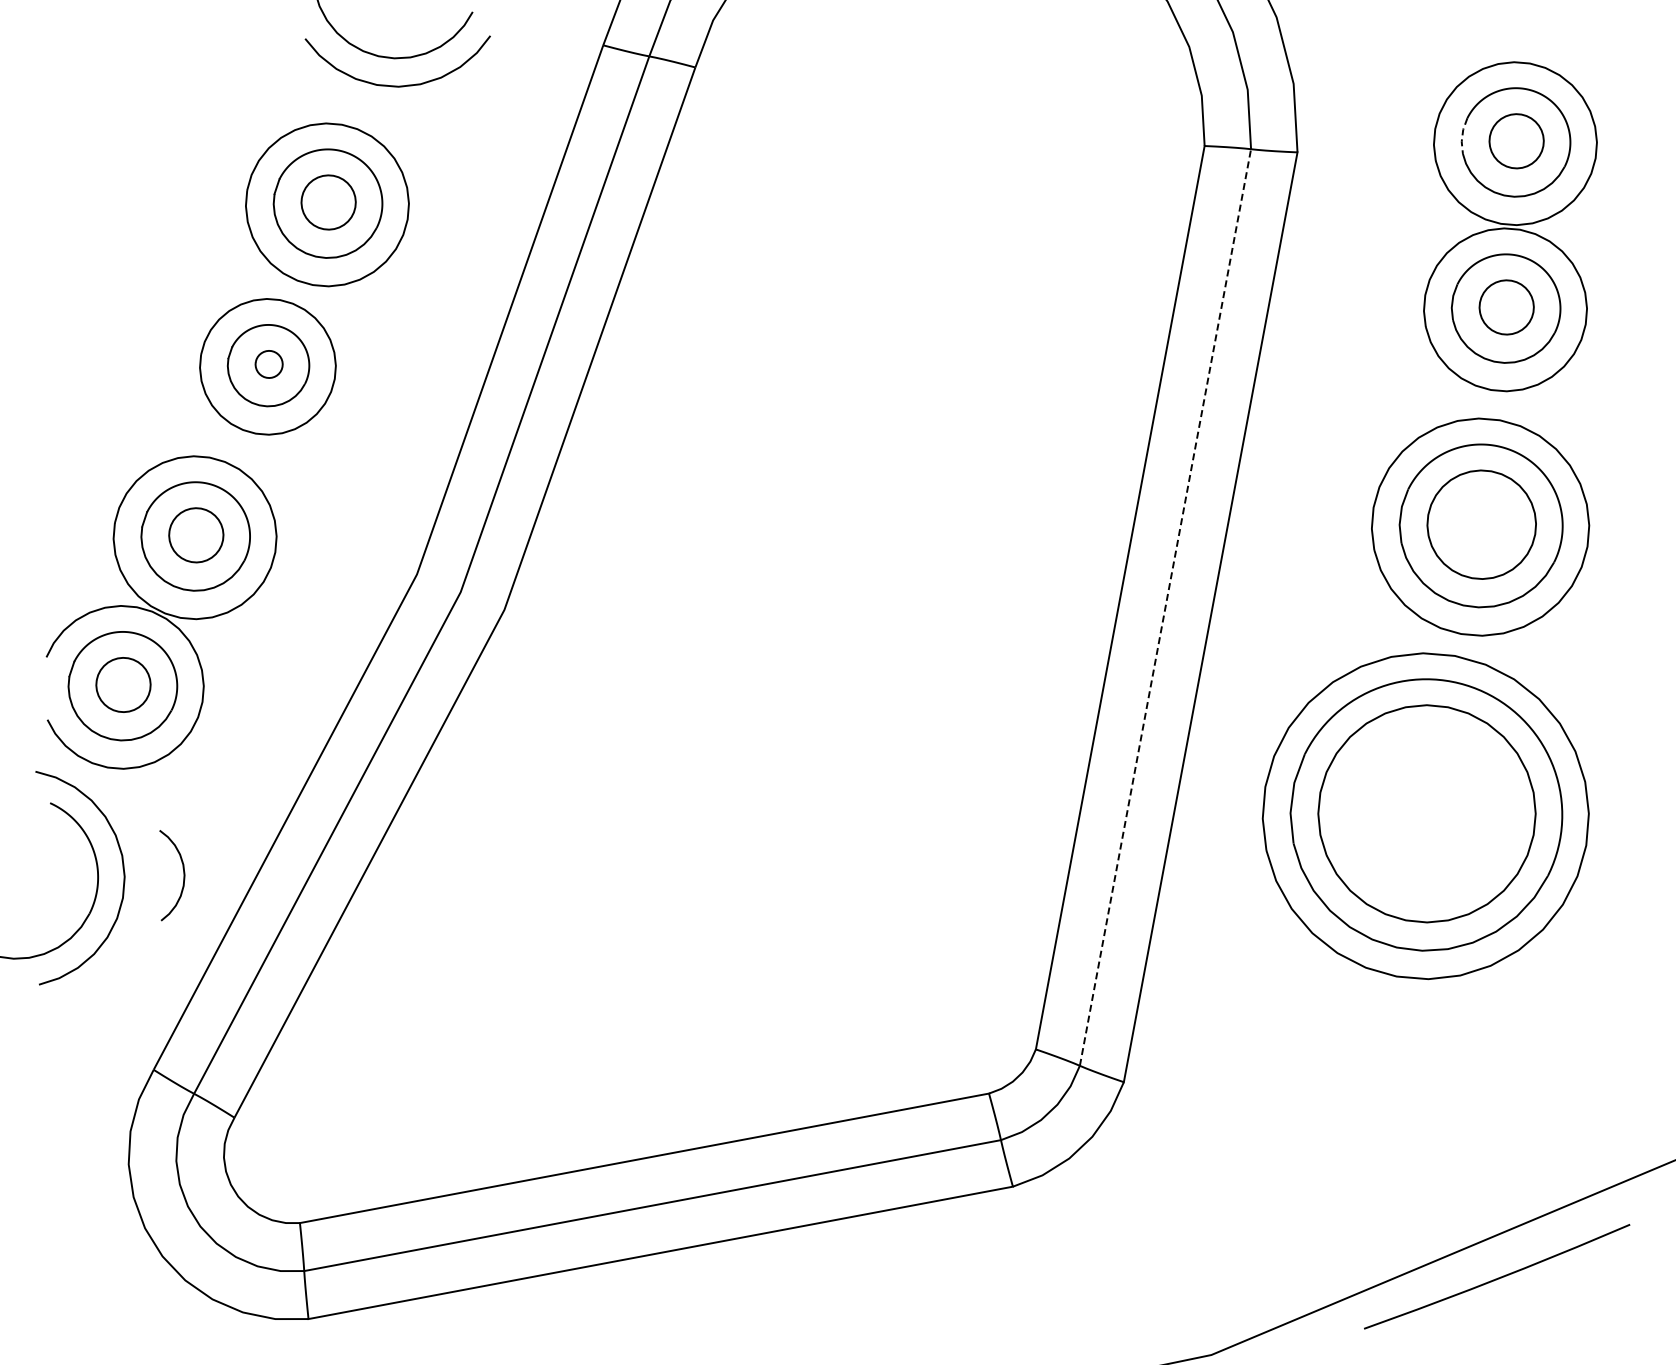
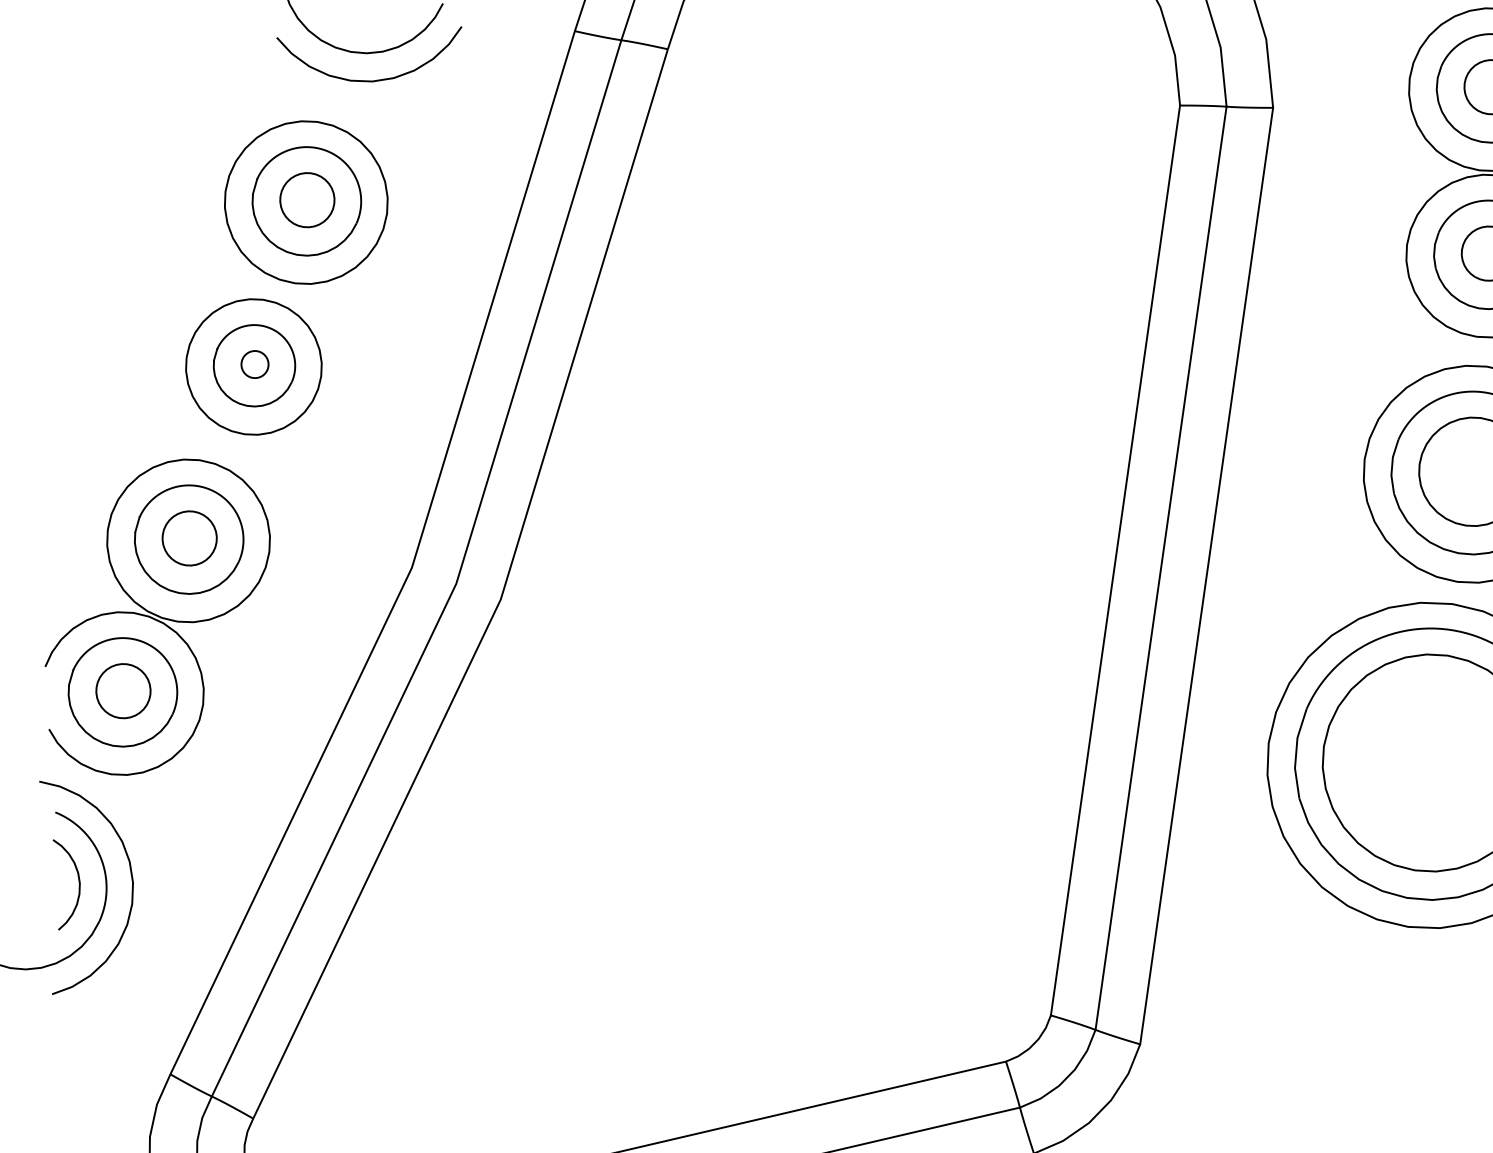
line: (1462, 136) -> (1437, 84), dashed -> solid
line: (1165, 607) -> (1161, 568), dashed -> solid
curve: (183, 875) -> (78, 883), moved

